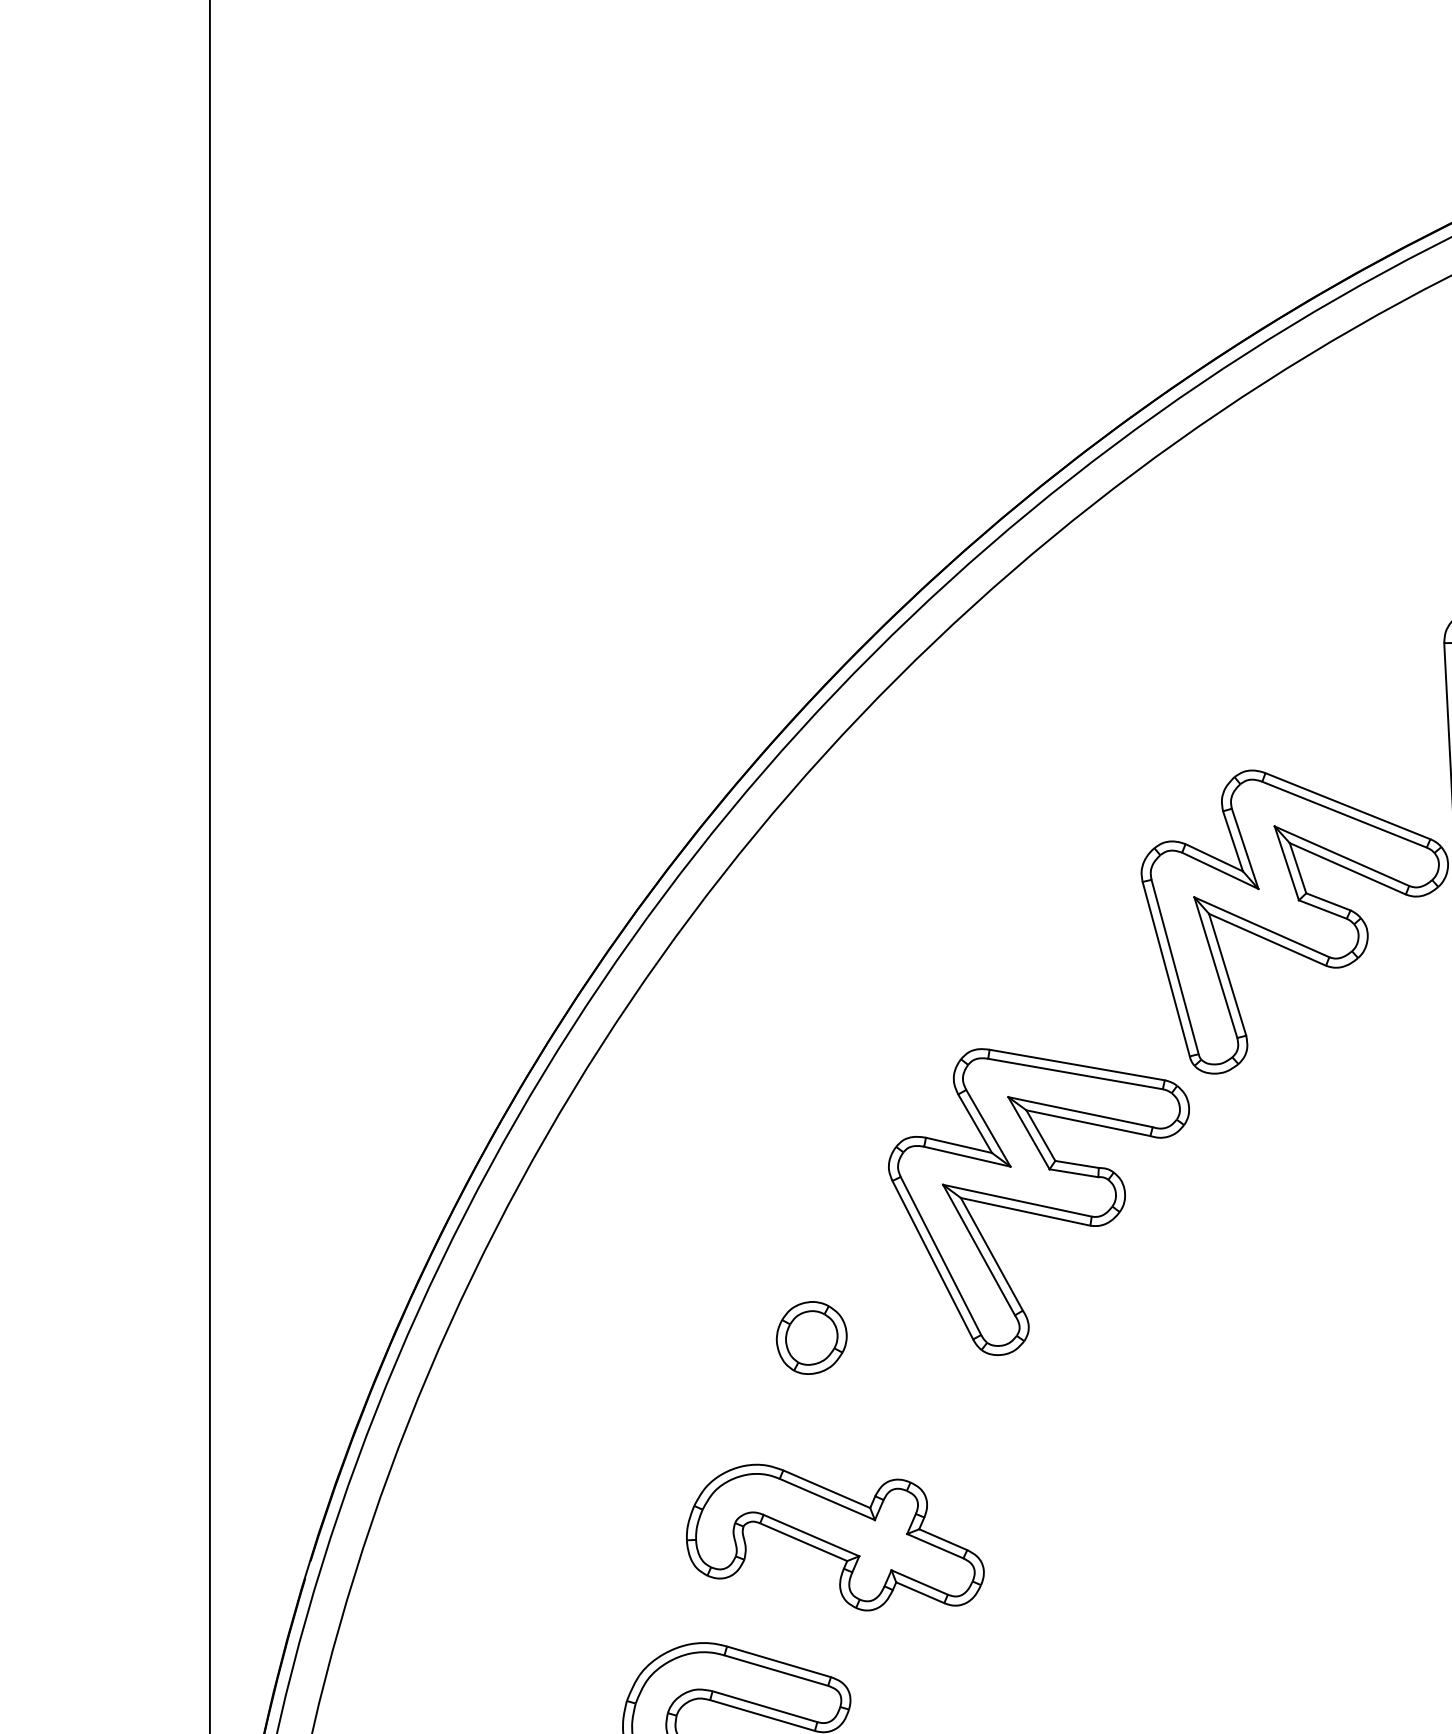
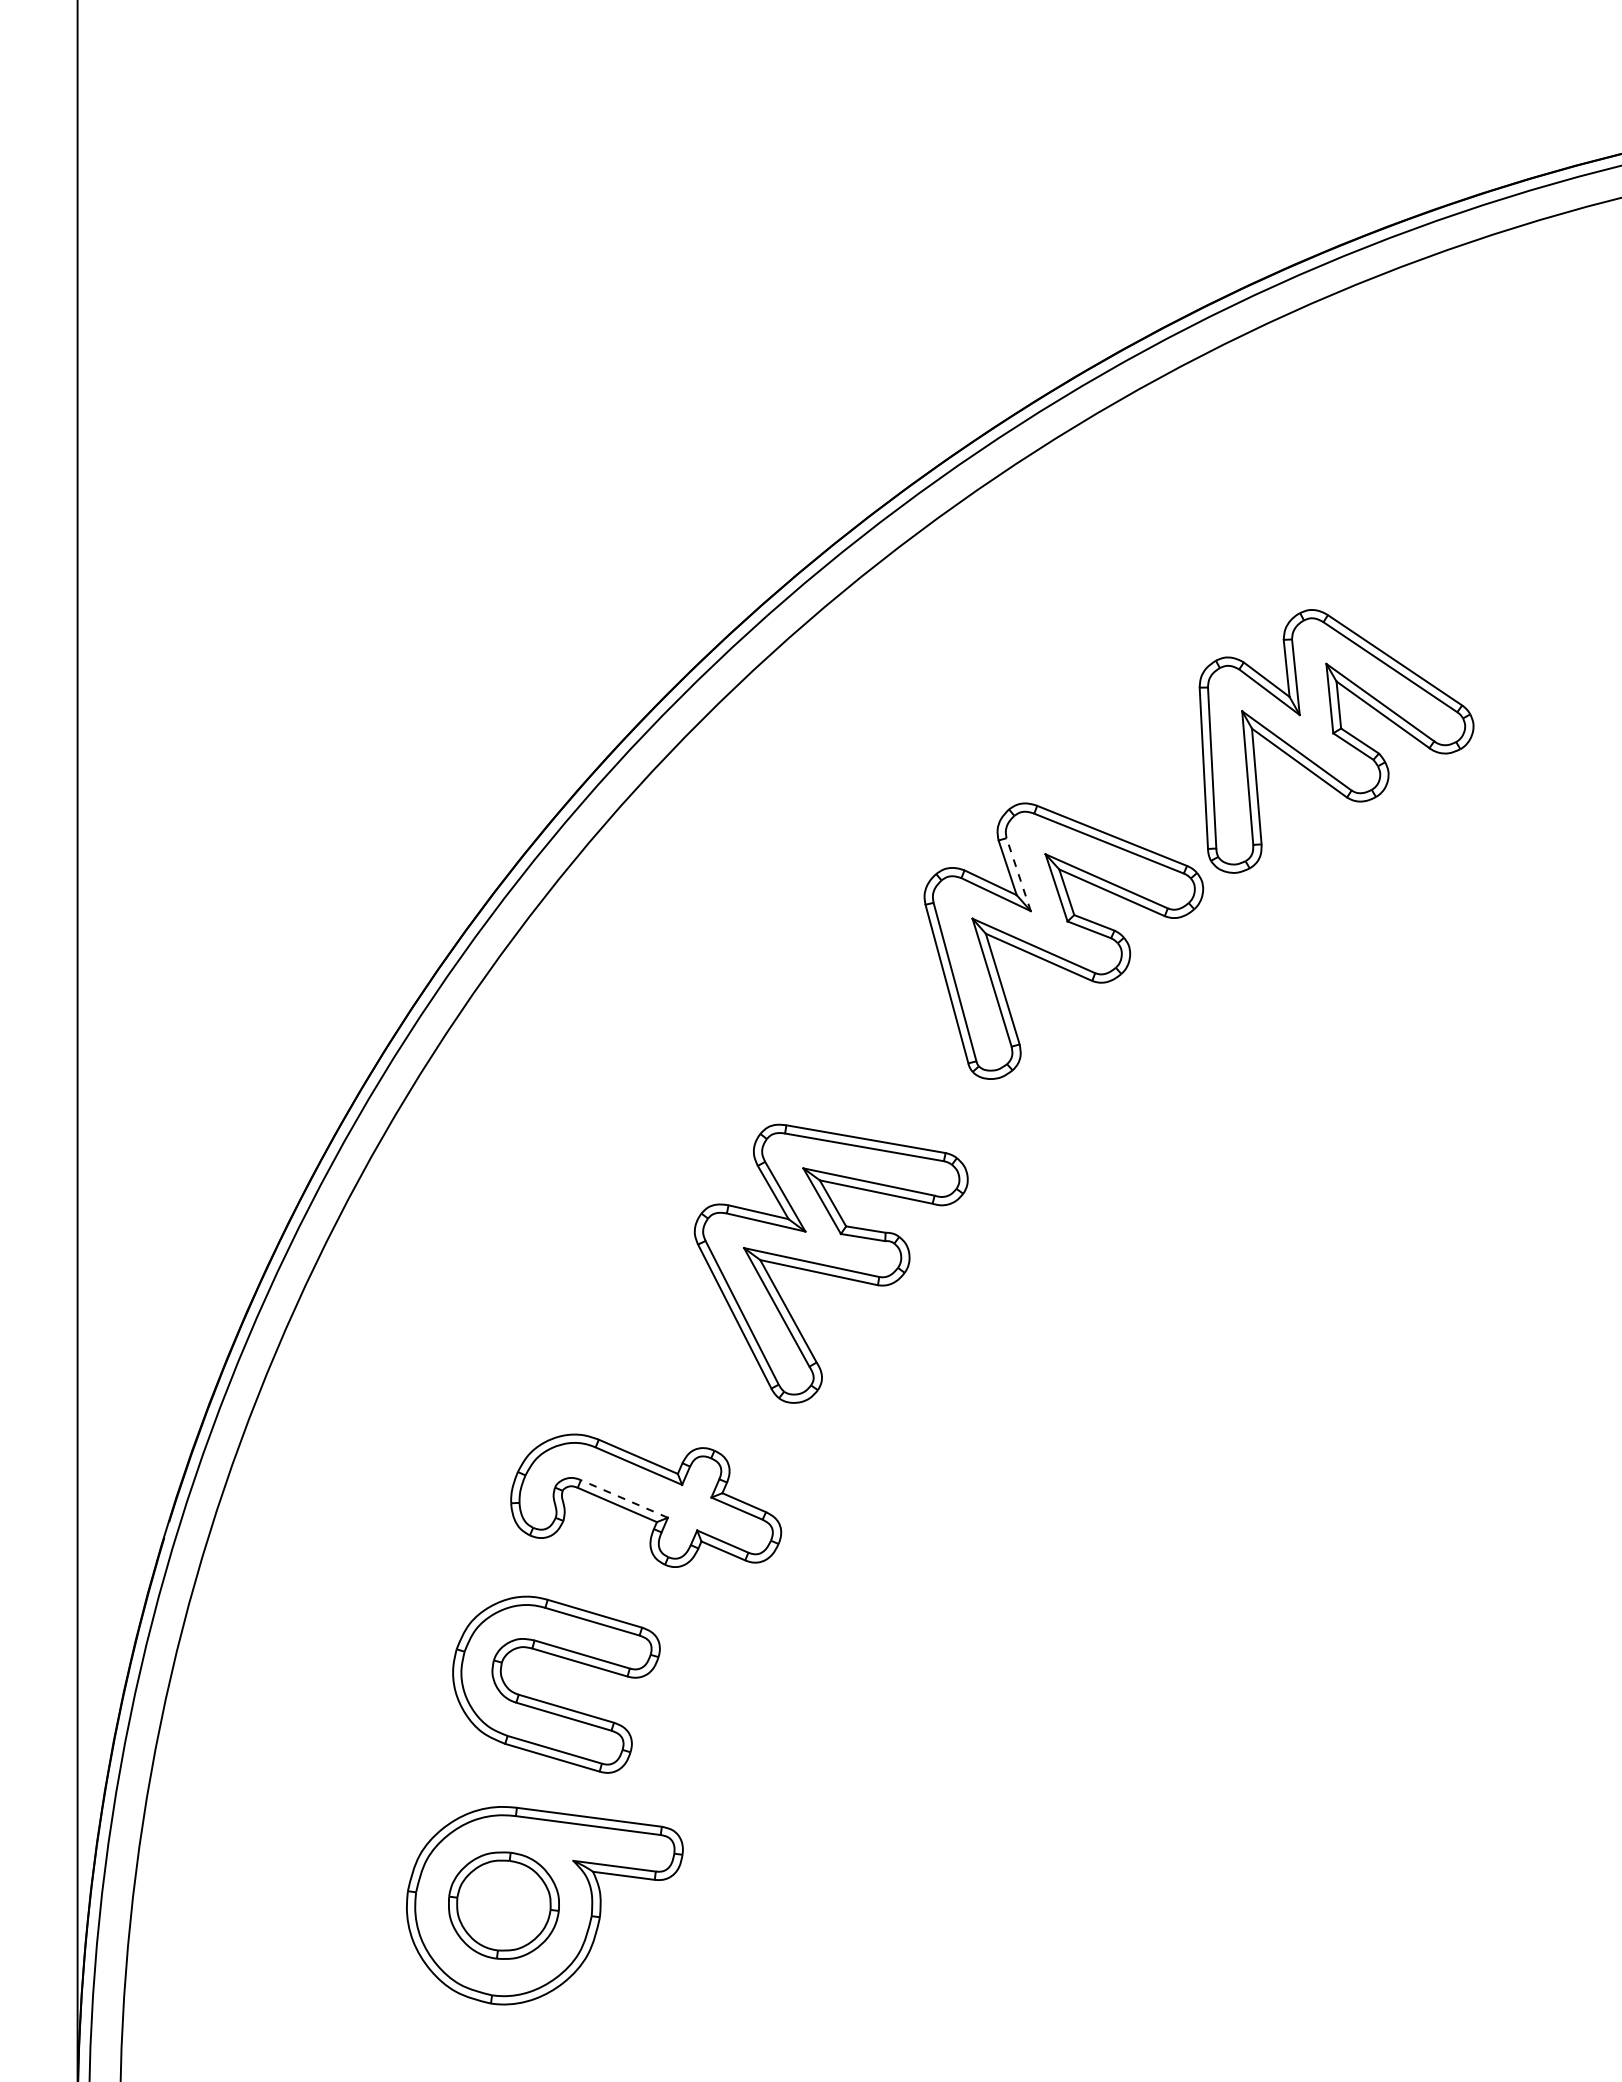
line: (1244, 848) -> (1018, 874), solid -> dashed
part: (1038, 1201) -> (830, 1263), moved
part: (811, 1338) -> (624, 1319), removed
line: (810, 1535) -> (623, 1498), solid -> dashed

